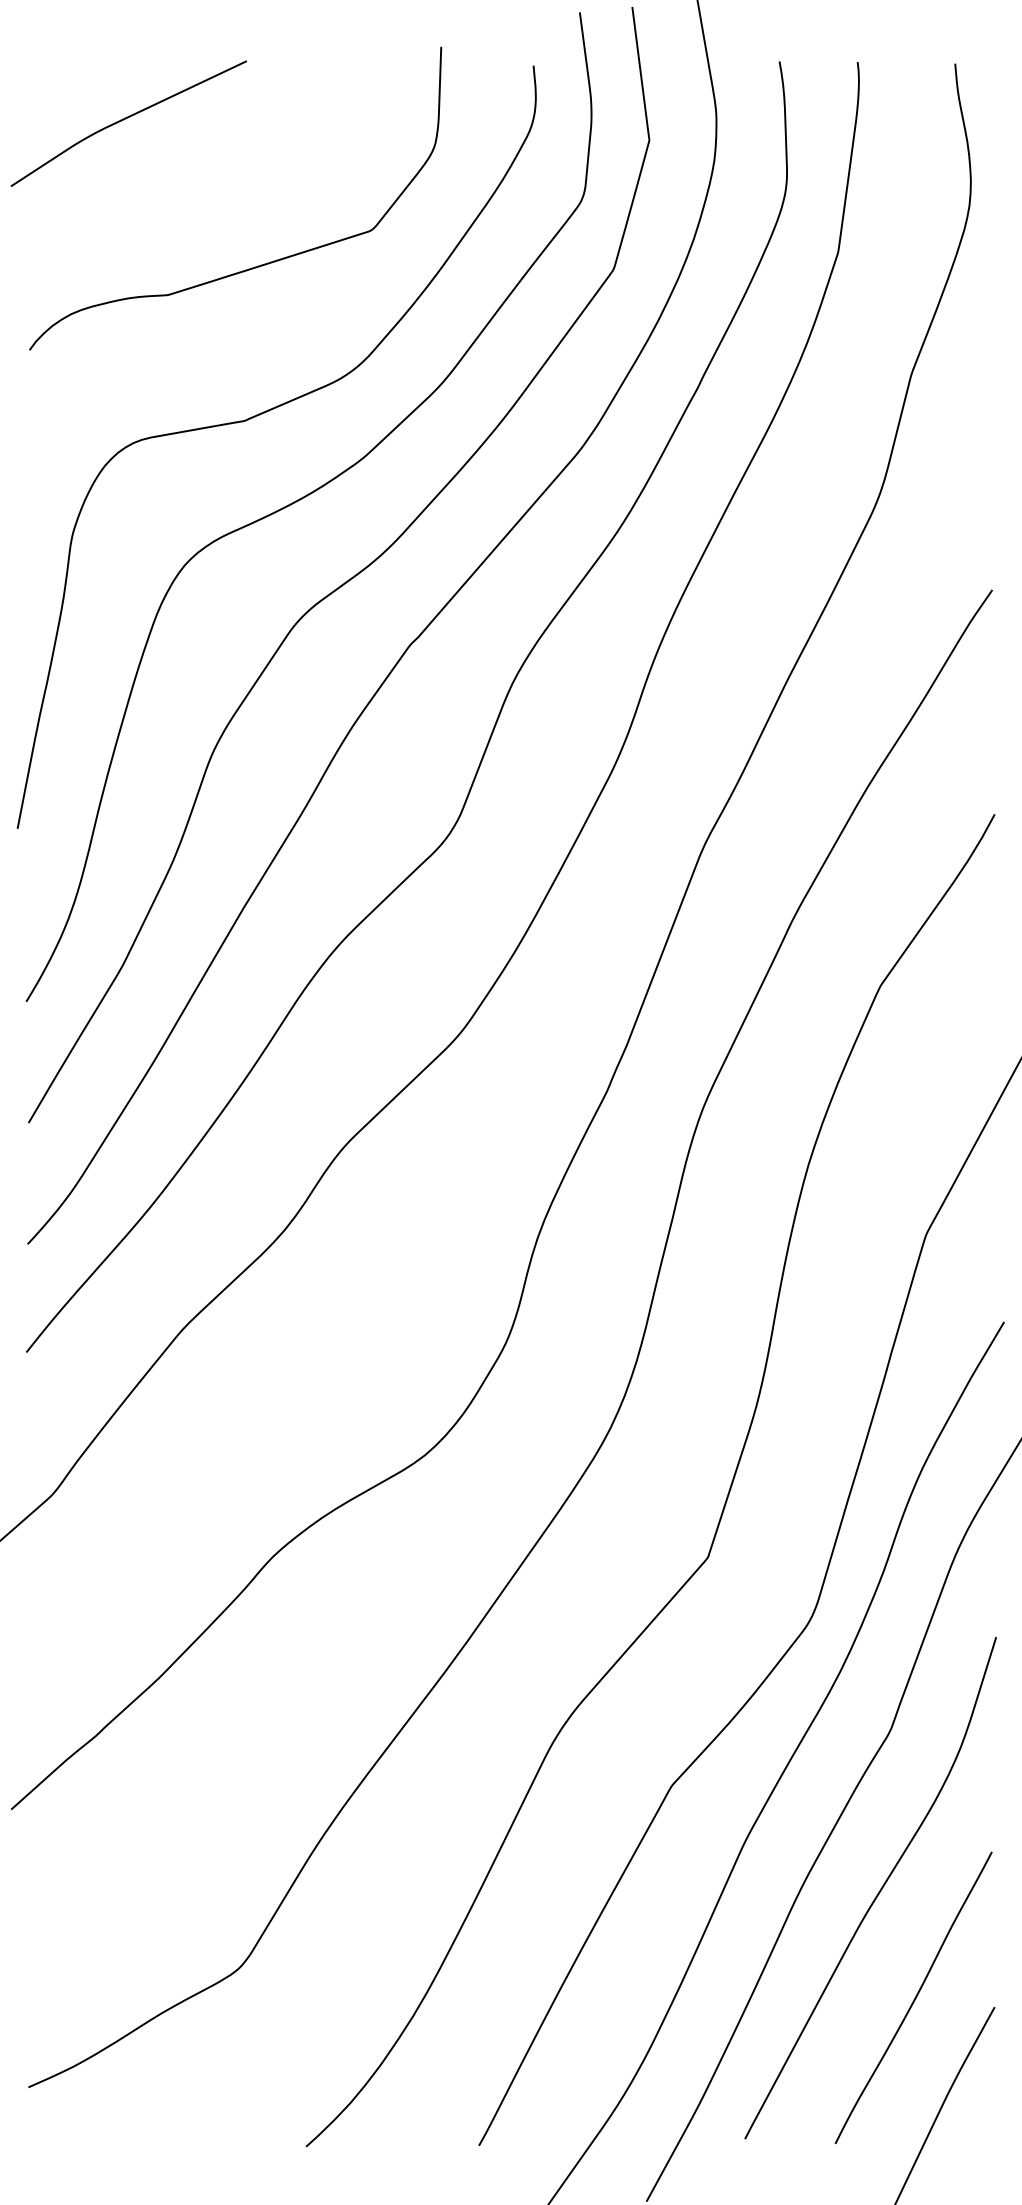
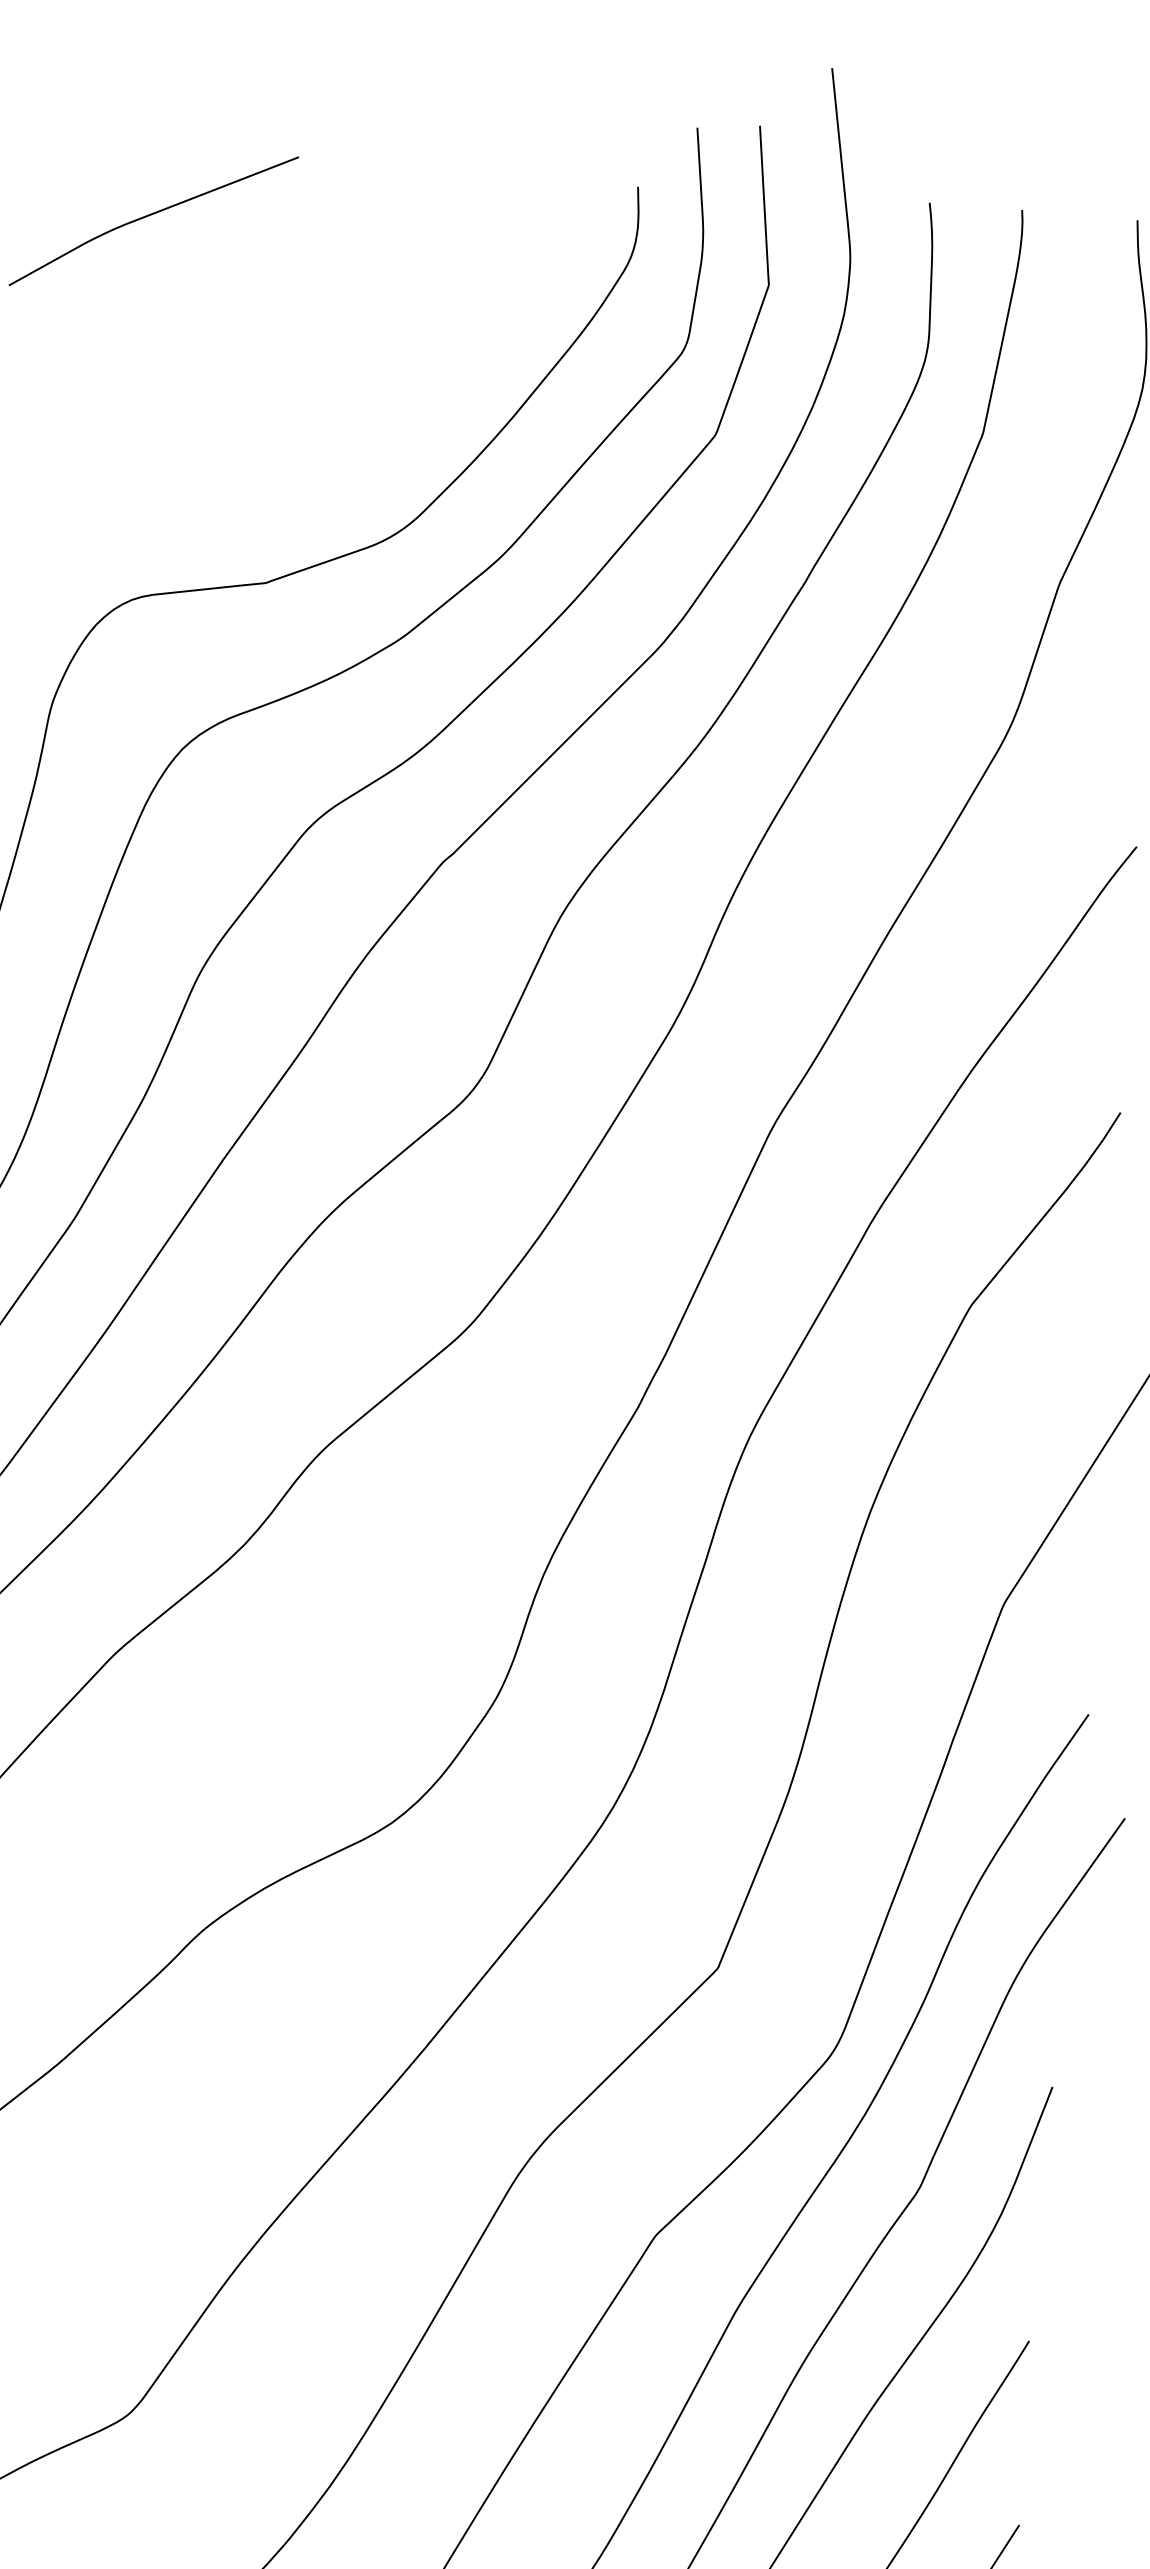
curve: (254, 266) -> (290, 401), removed

